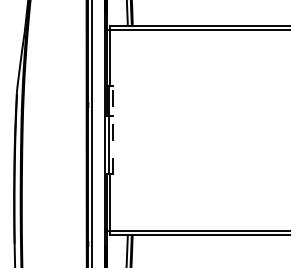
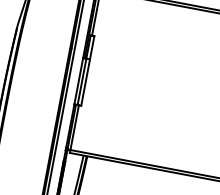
line: (113, 129) -> (87, 70), dashed -> solid

